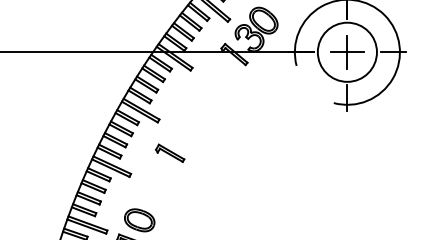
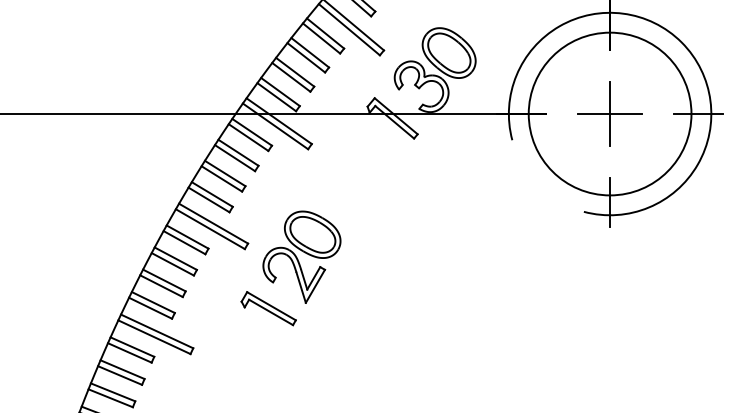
circle: (347, 52) -> (610, 114), size x1.43
part: (187, 126) -> (302, 256), added

